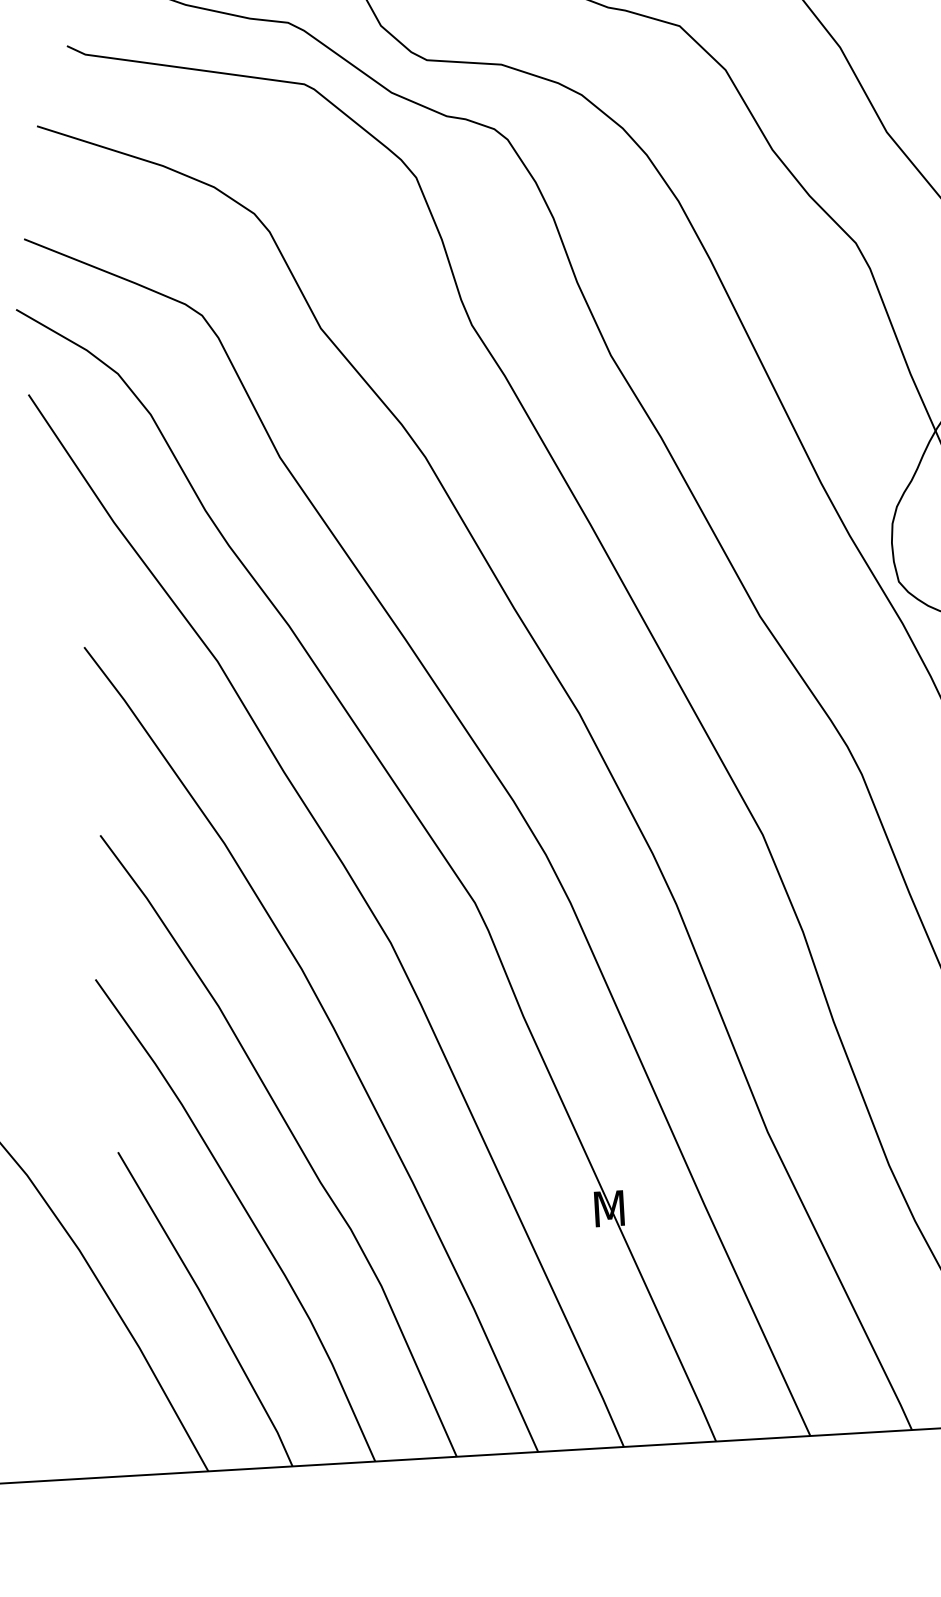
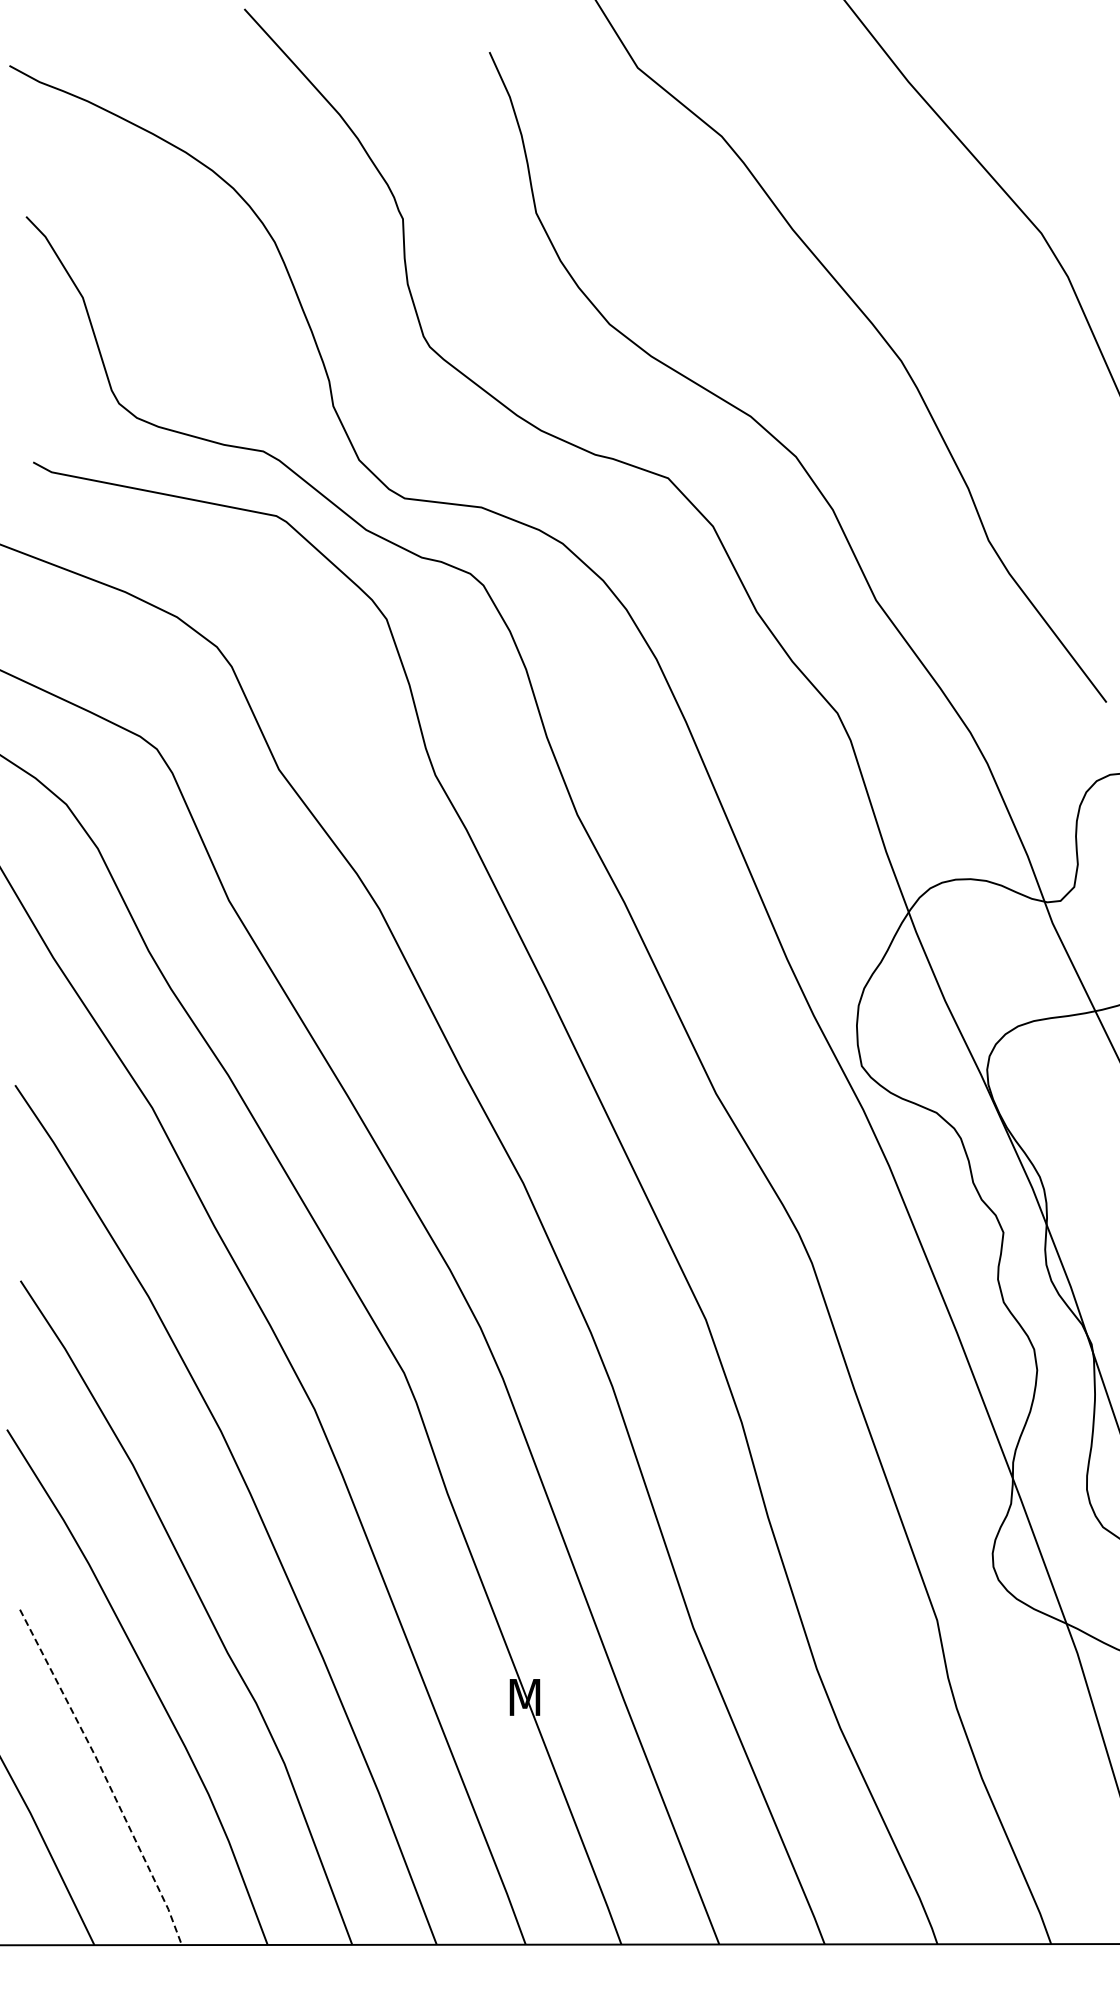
line: (208, 1307) -> (104, 1775), solid -> dashed

